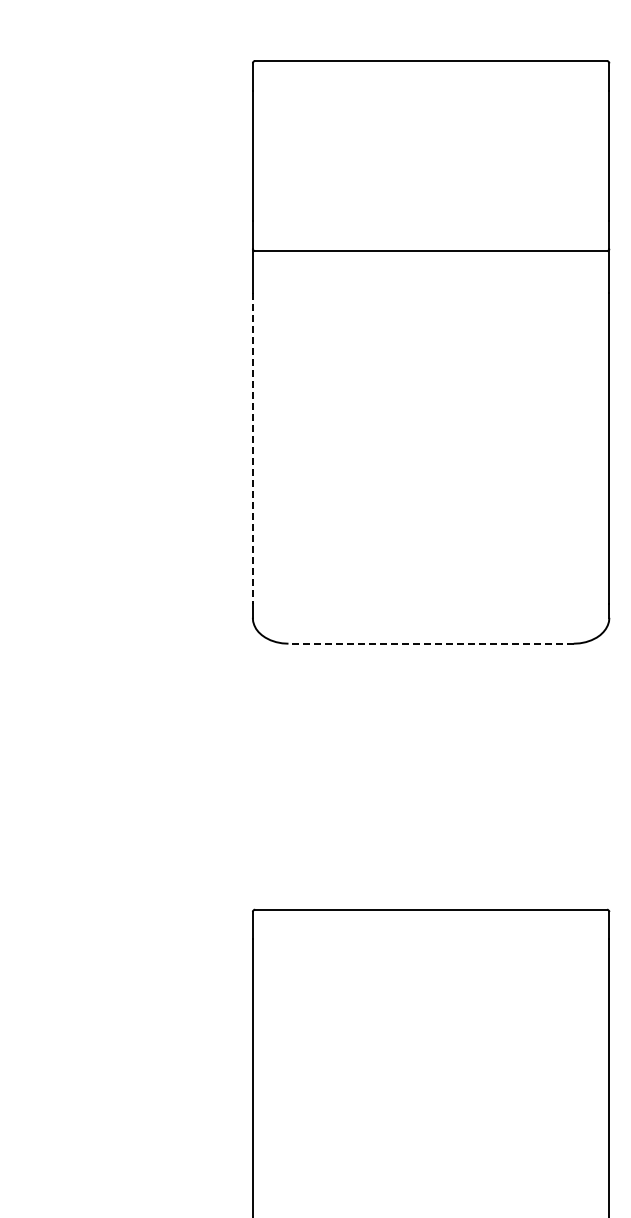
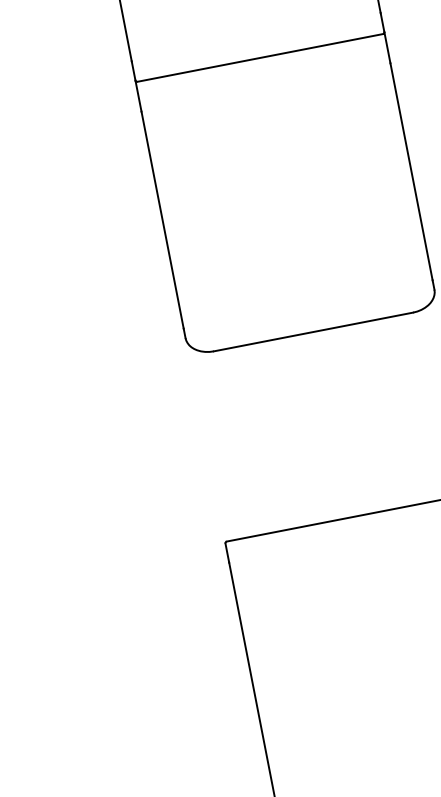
line: (252, 449) -> (162, 220), dashed -> solid
line: (431, 643) -> (313, 331), dashed -> solid

